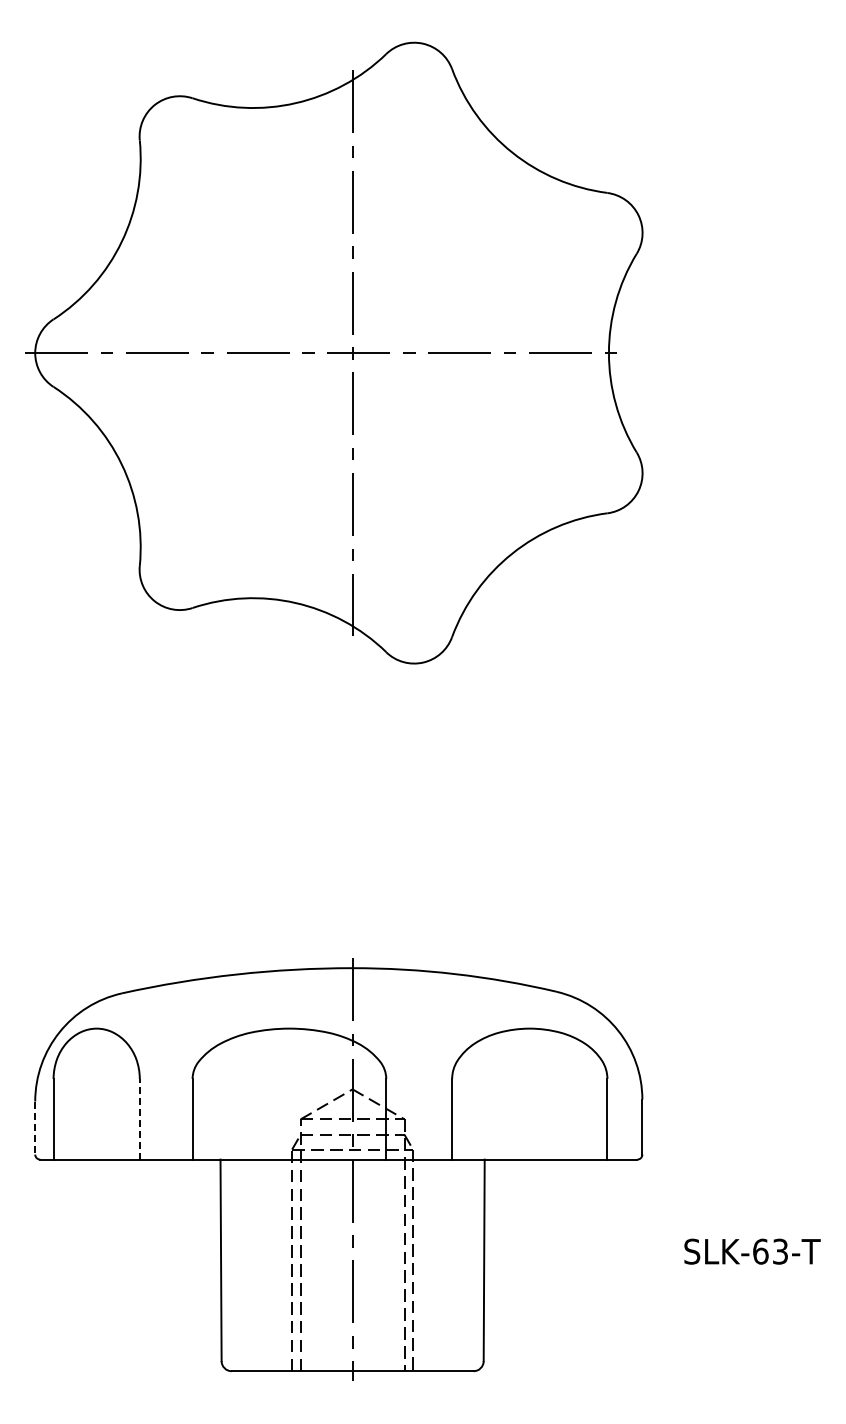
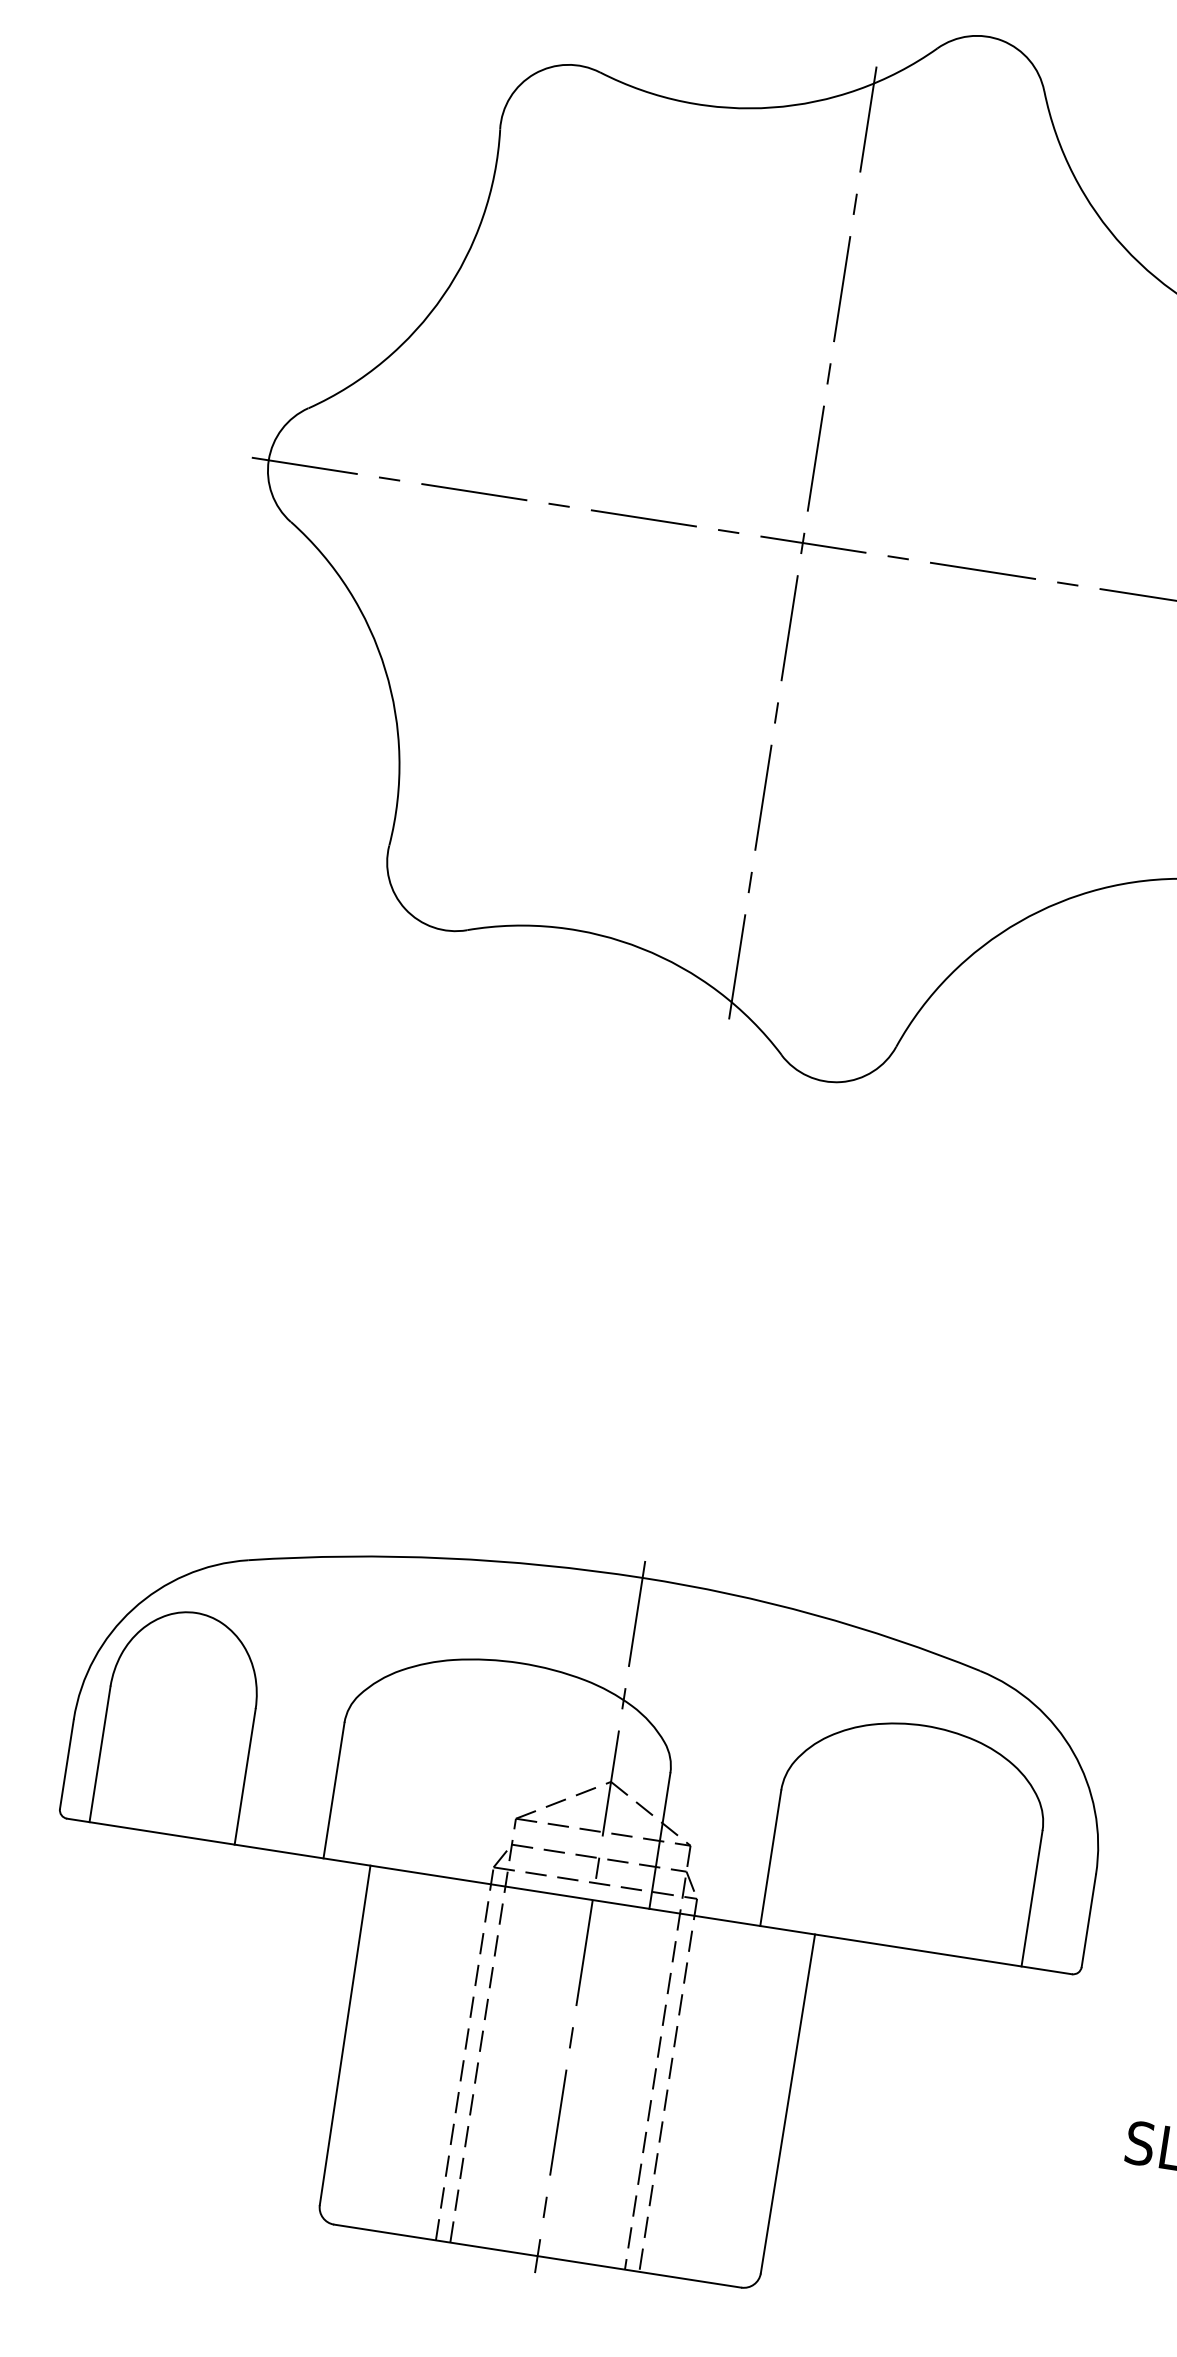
line: (139, 1118) -> (244, 1775), dashed -> solid
line: (35, 1128) -> (67, 1765), dashed -> solid

